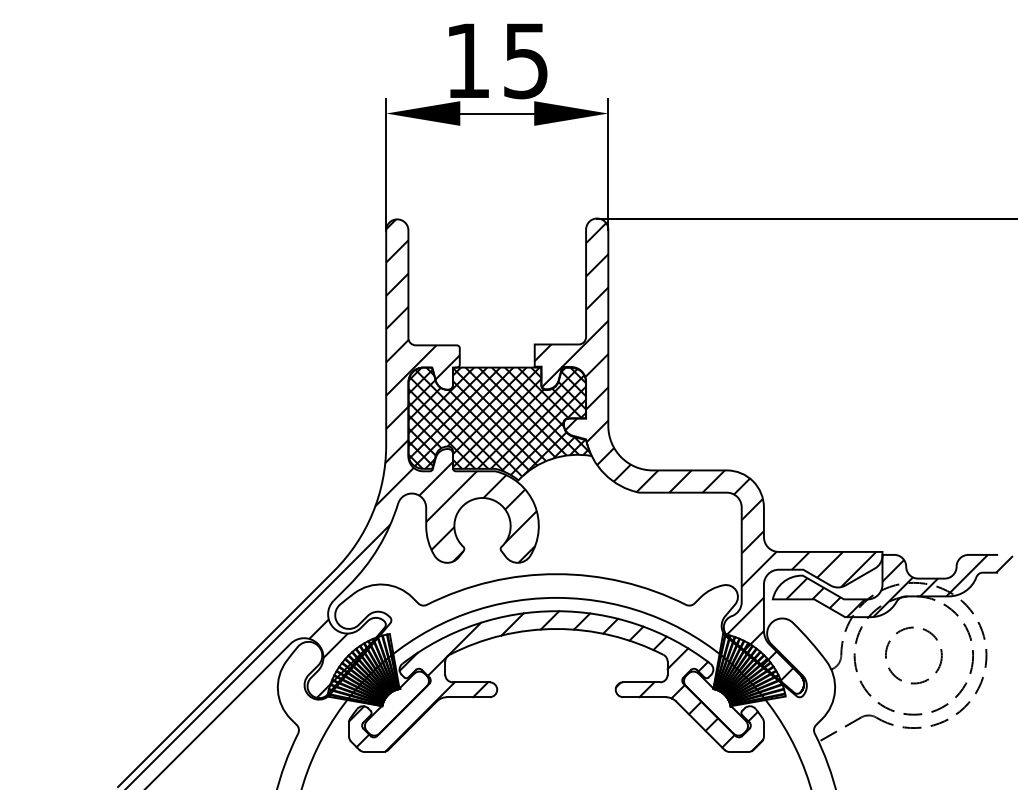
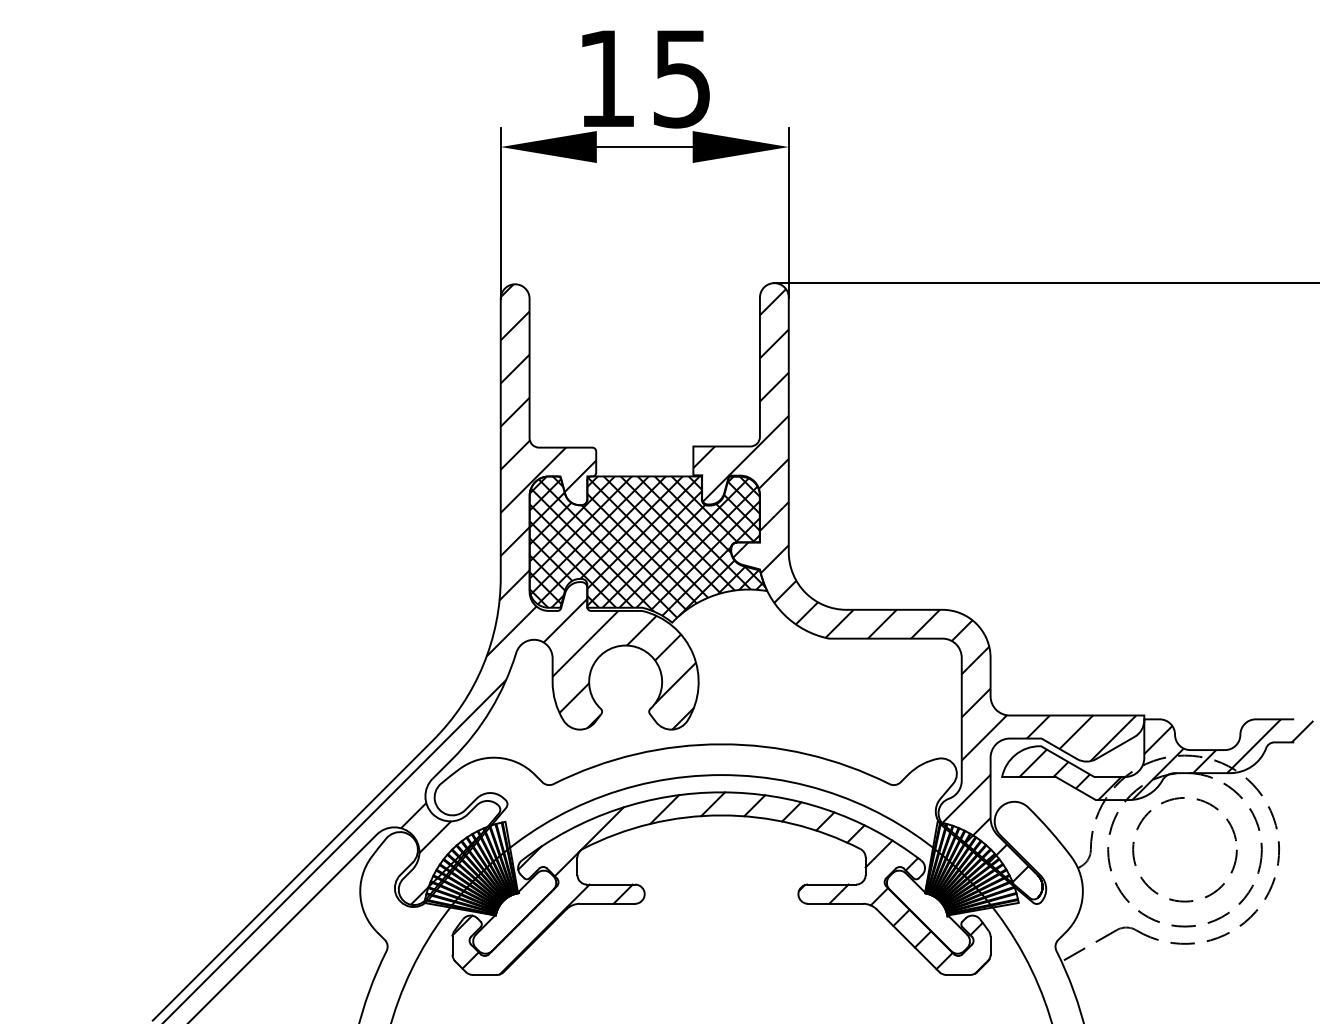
circle: (913, 655) -> (1184, 849), size x1.43

